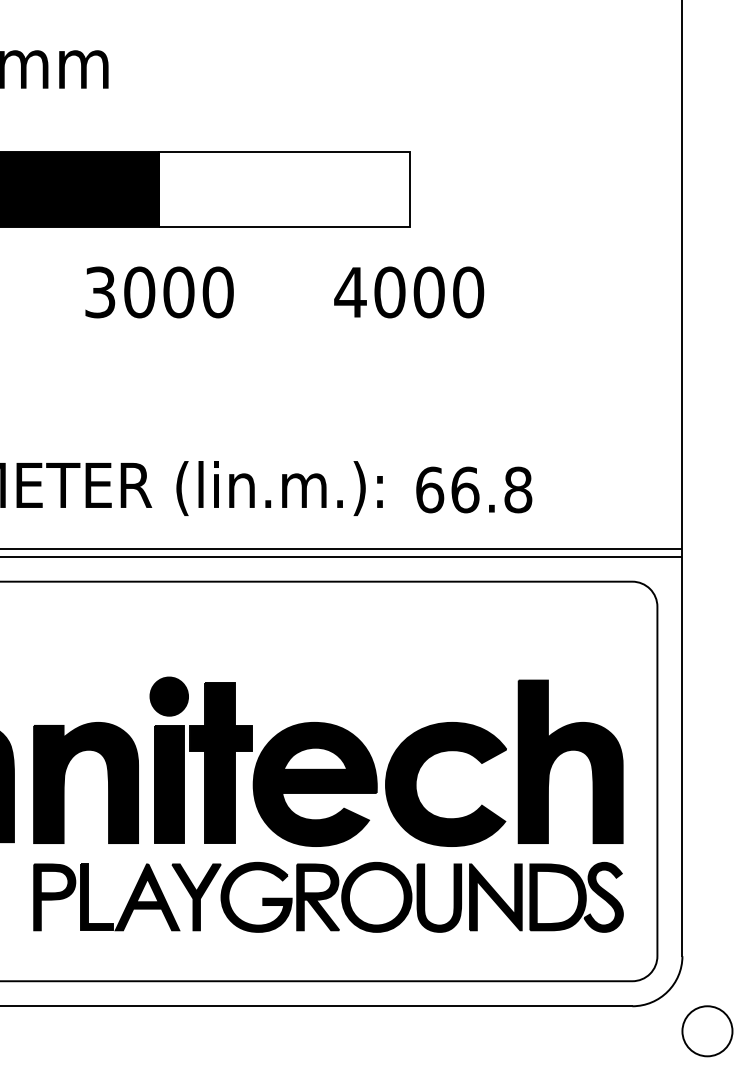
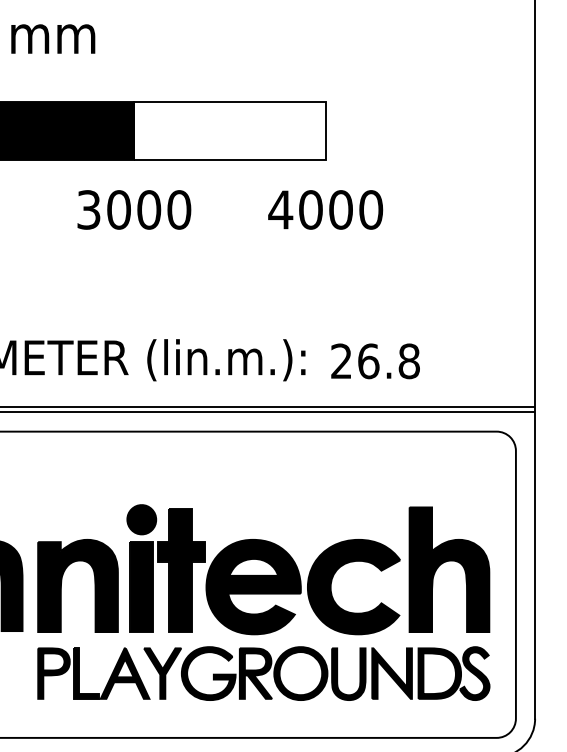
text: (430, 489) -> (342, 360), 66.8 -> 26.8

